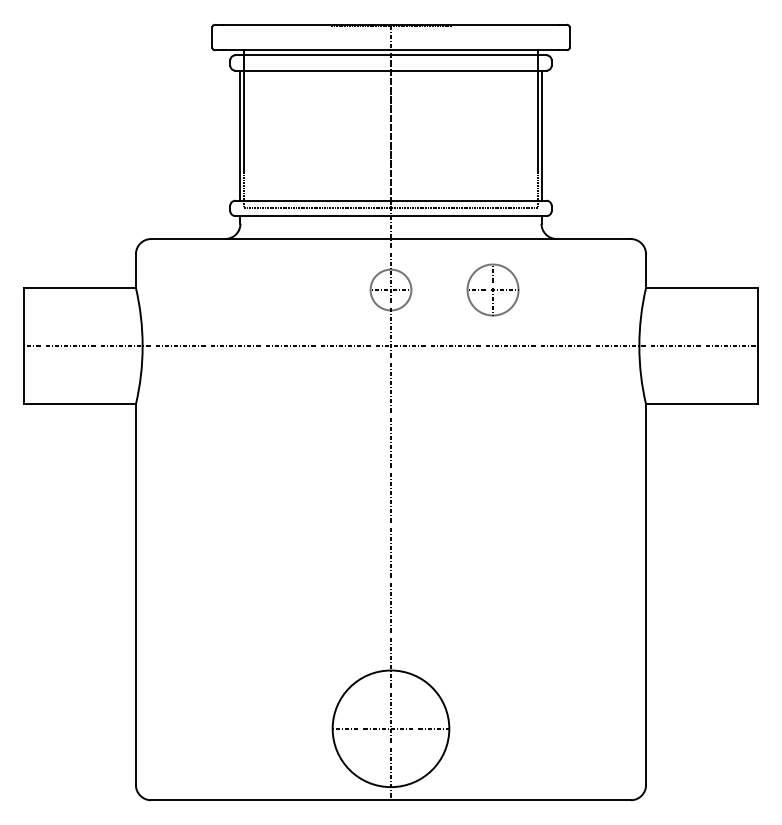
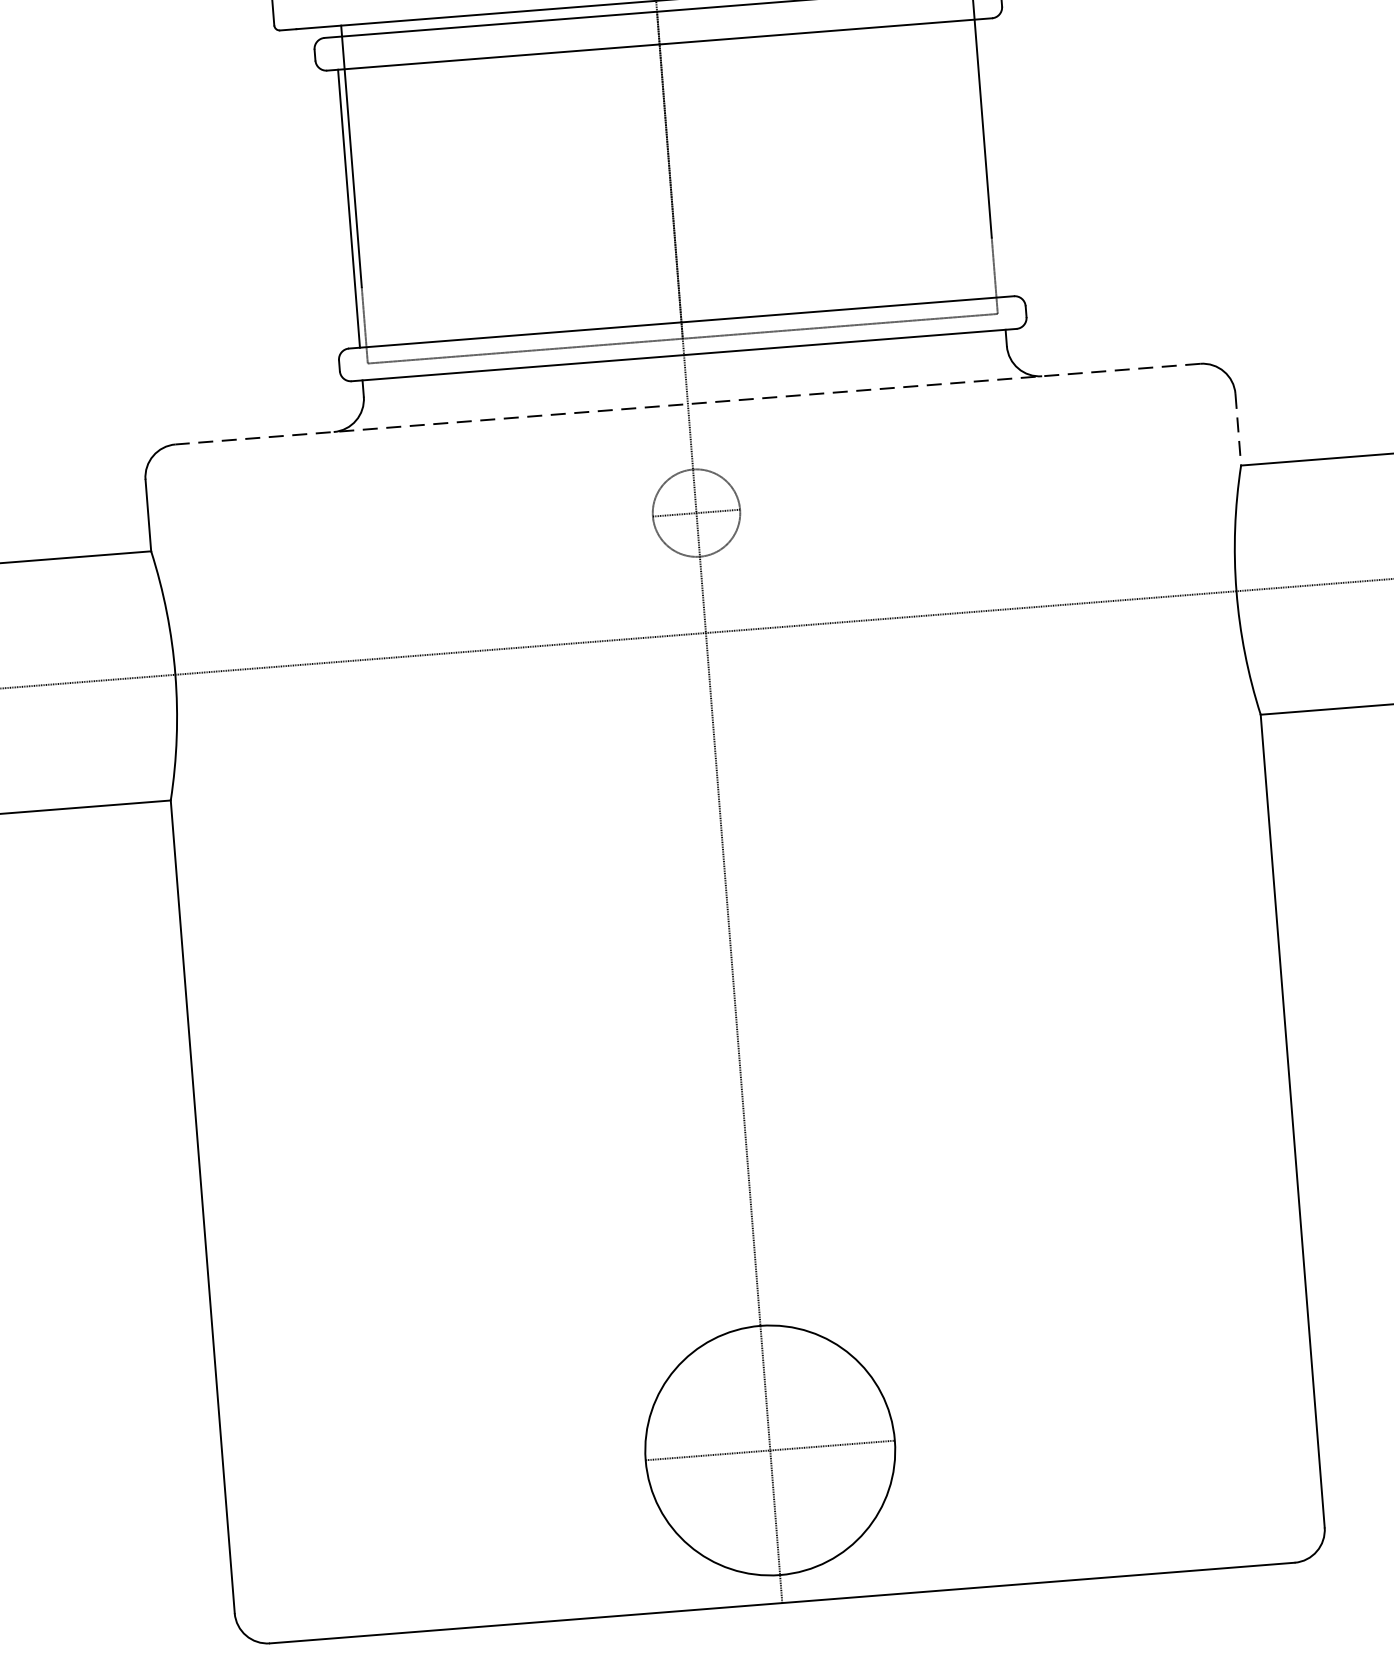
line: (541, 135) -> (992, 157), removed
line: (391, 239) -> (689, 405), solid -> dashed
line: (646, 271) -> (1239, 430), solid -> dashed
part: (492, 289) -> (913, 494), removed

